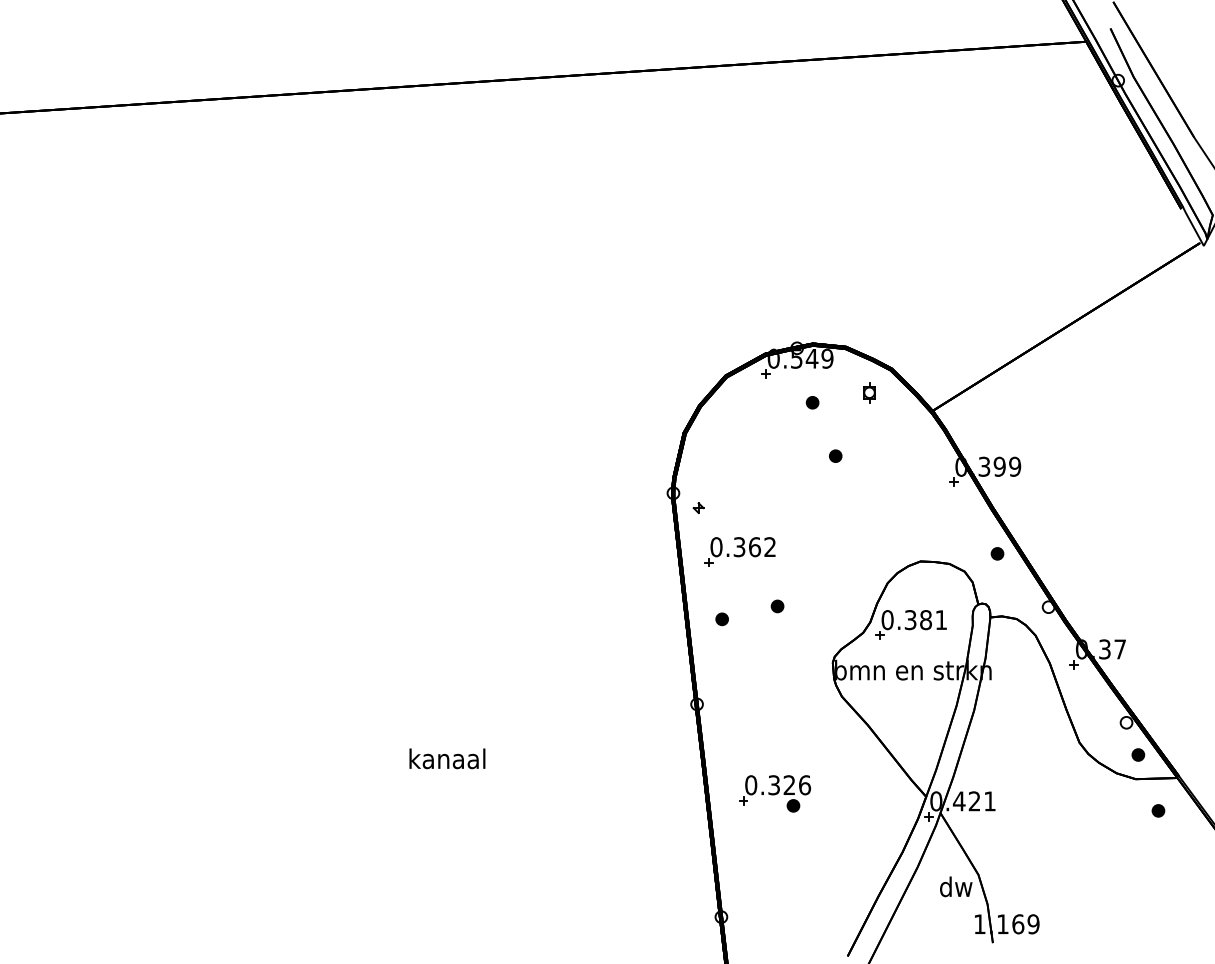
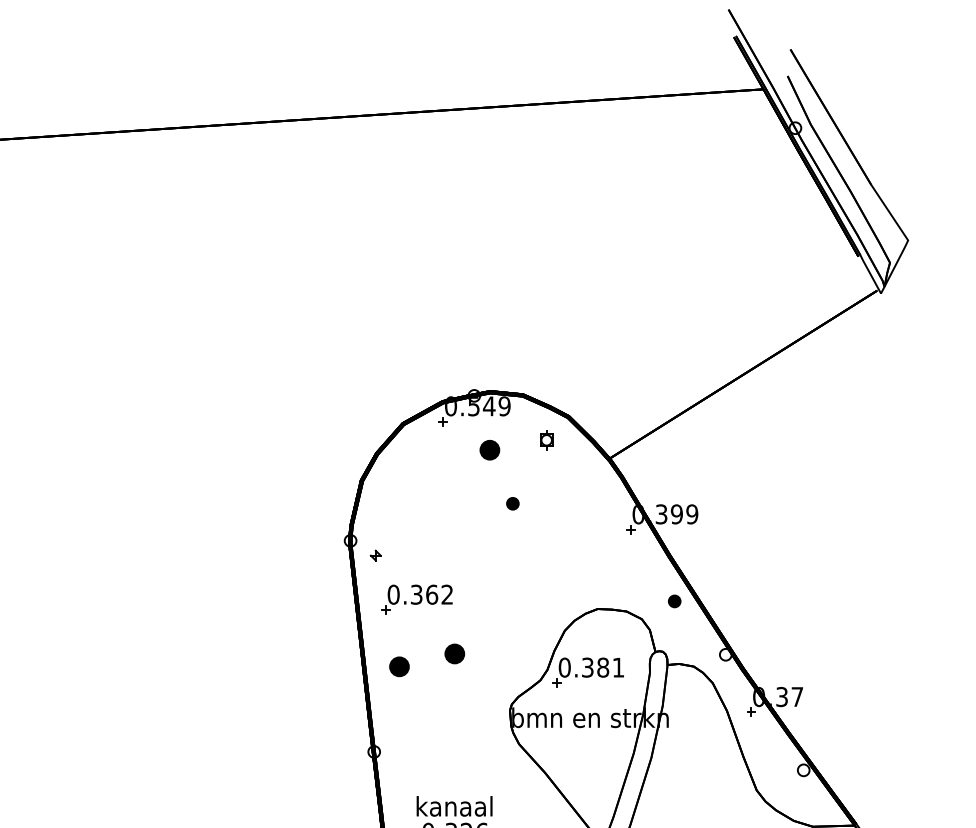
part: (812, 402) -> (489, 450), size x1.6
part: (777, 606) -> (454, 654), size x1.6
part: (721, 619) -> (398, 667), size x1.6
part: (1138, 754) -> (815, 802), removed
text: (447, 758) -> (454, 806), moved

